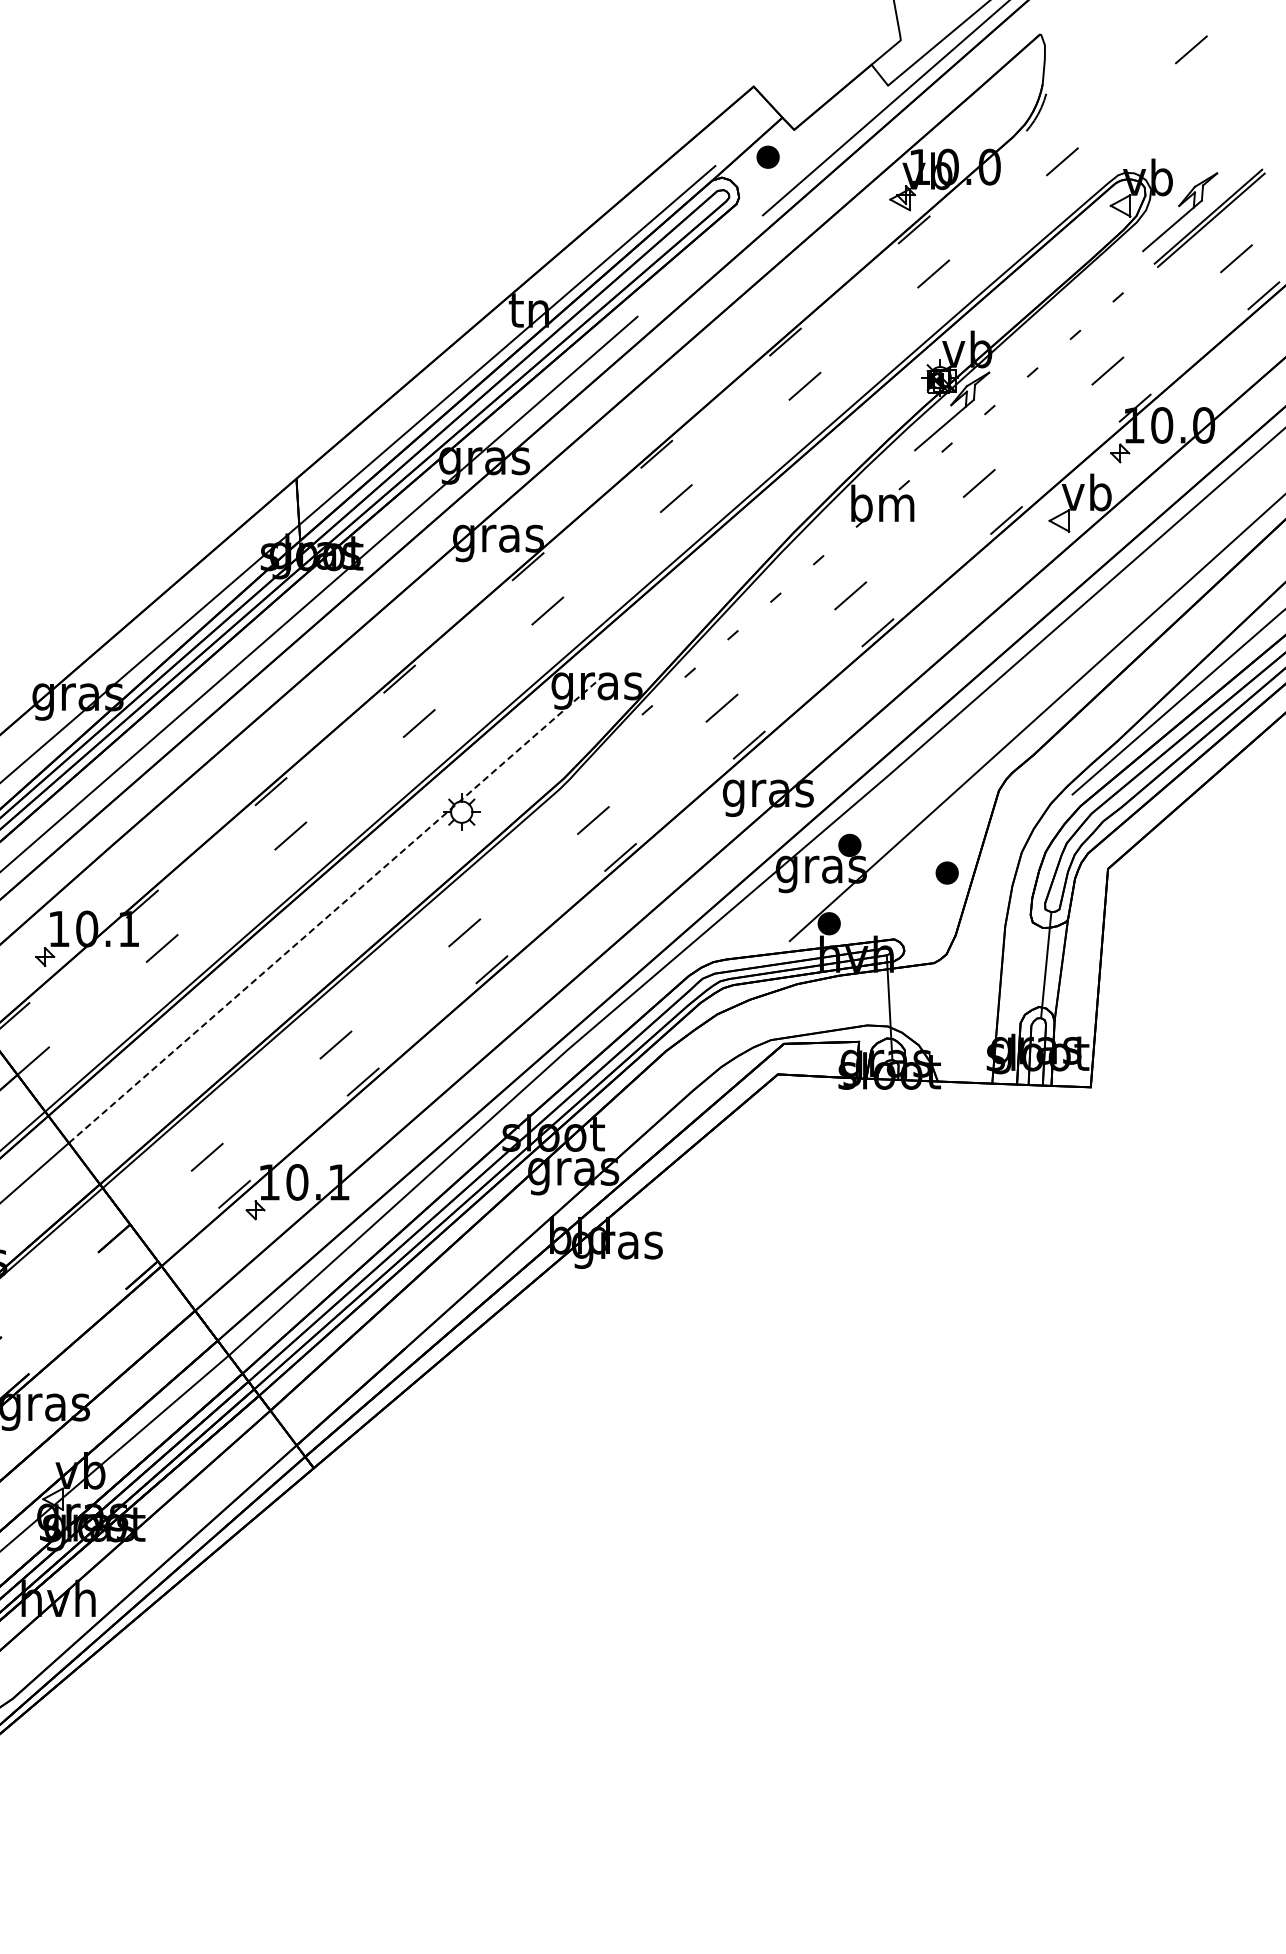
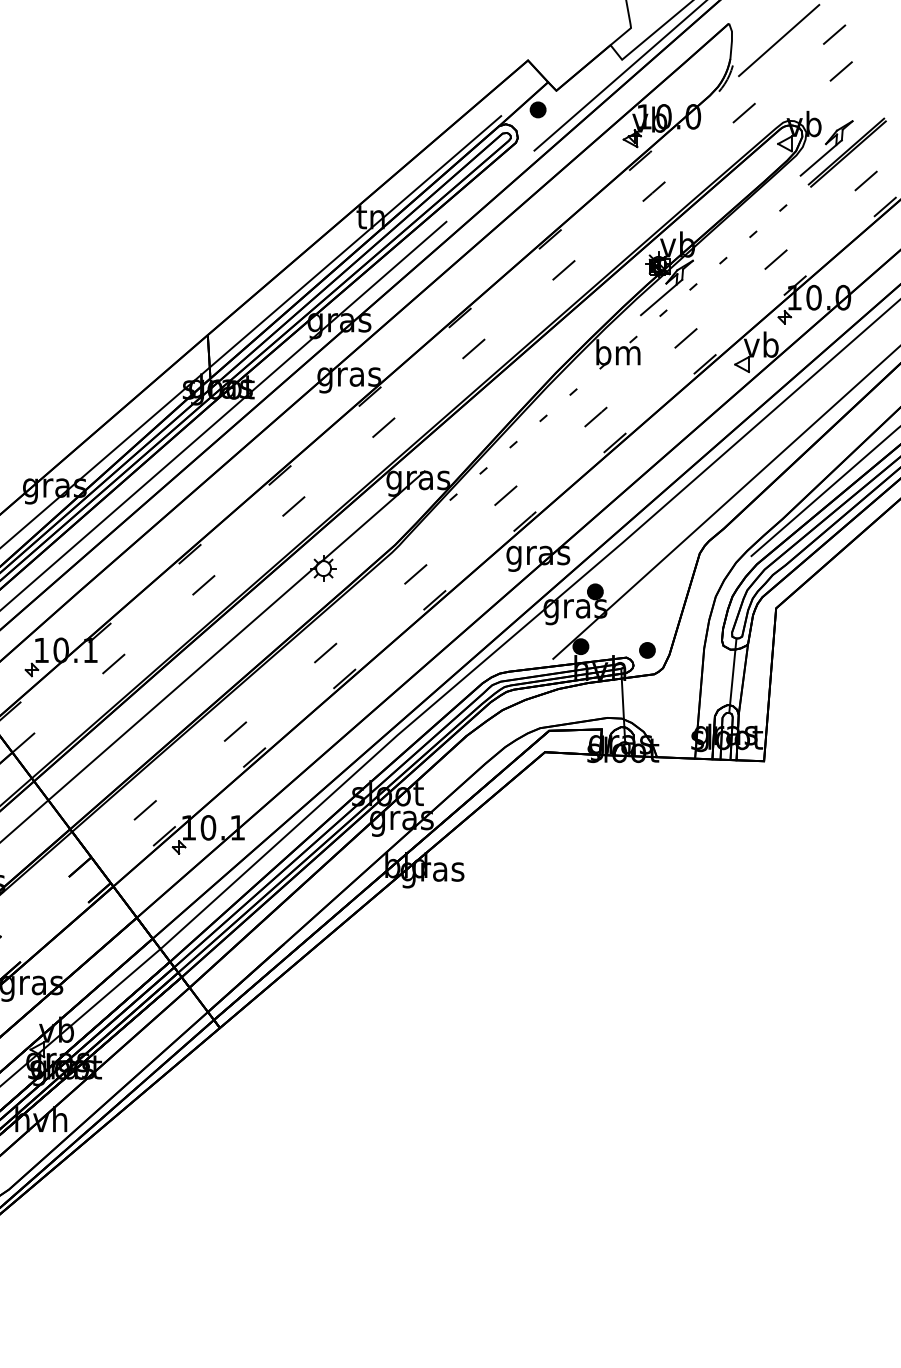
line: (1111, 57) -> (778, 40), added
line: (1200, 101) -> (840, 70), added
part: (946, 872) -> (646, 650), moved
line: (337, 908) -> (236, 636), dashed -> solid

